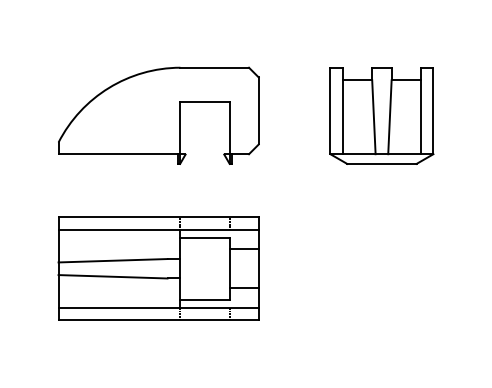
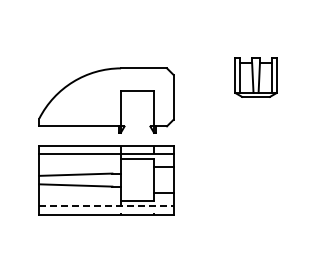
part: (158, 115) -> (106, 100), moved
part: (381, 115) -> (255, 77), size x0.6
line: (158, 308) -> (106, 206), solid -> dashed

